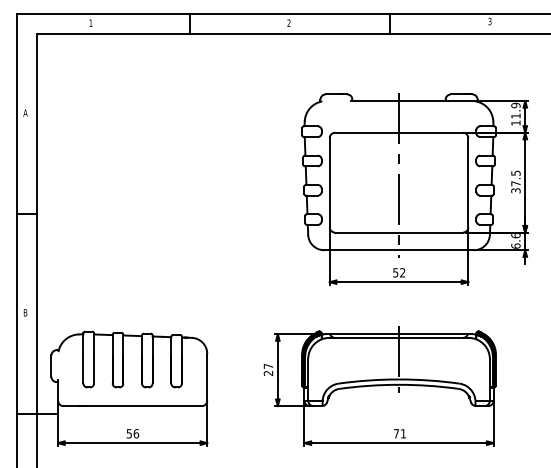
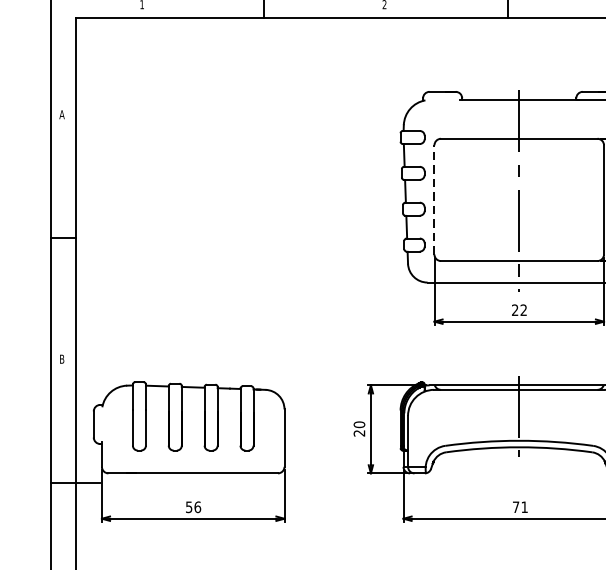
line: (329, 182) -> (434, 199), solid -> dashed
text: (395, 272) -> (514, 309), 52 -> 22
text: (268, 366) -> (359, 424), 27 -> 20

